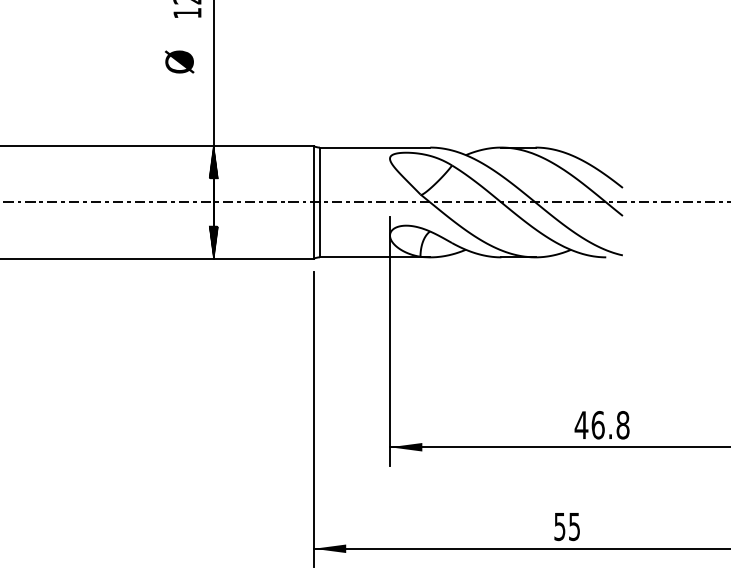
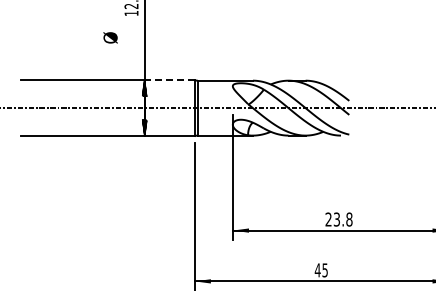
text: (179, 61) -> (110, 37), moved
line: (263, 147) -> (169, 80), solid -> dashed
text: (589, 425) -> (332, 219), 46.8 -> 23.8
text: (559, 527) -> (317, 270), 55 -> 45

